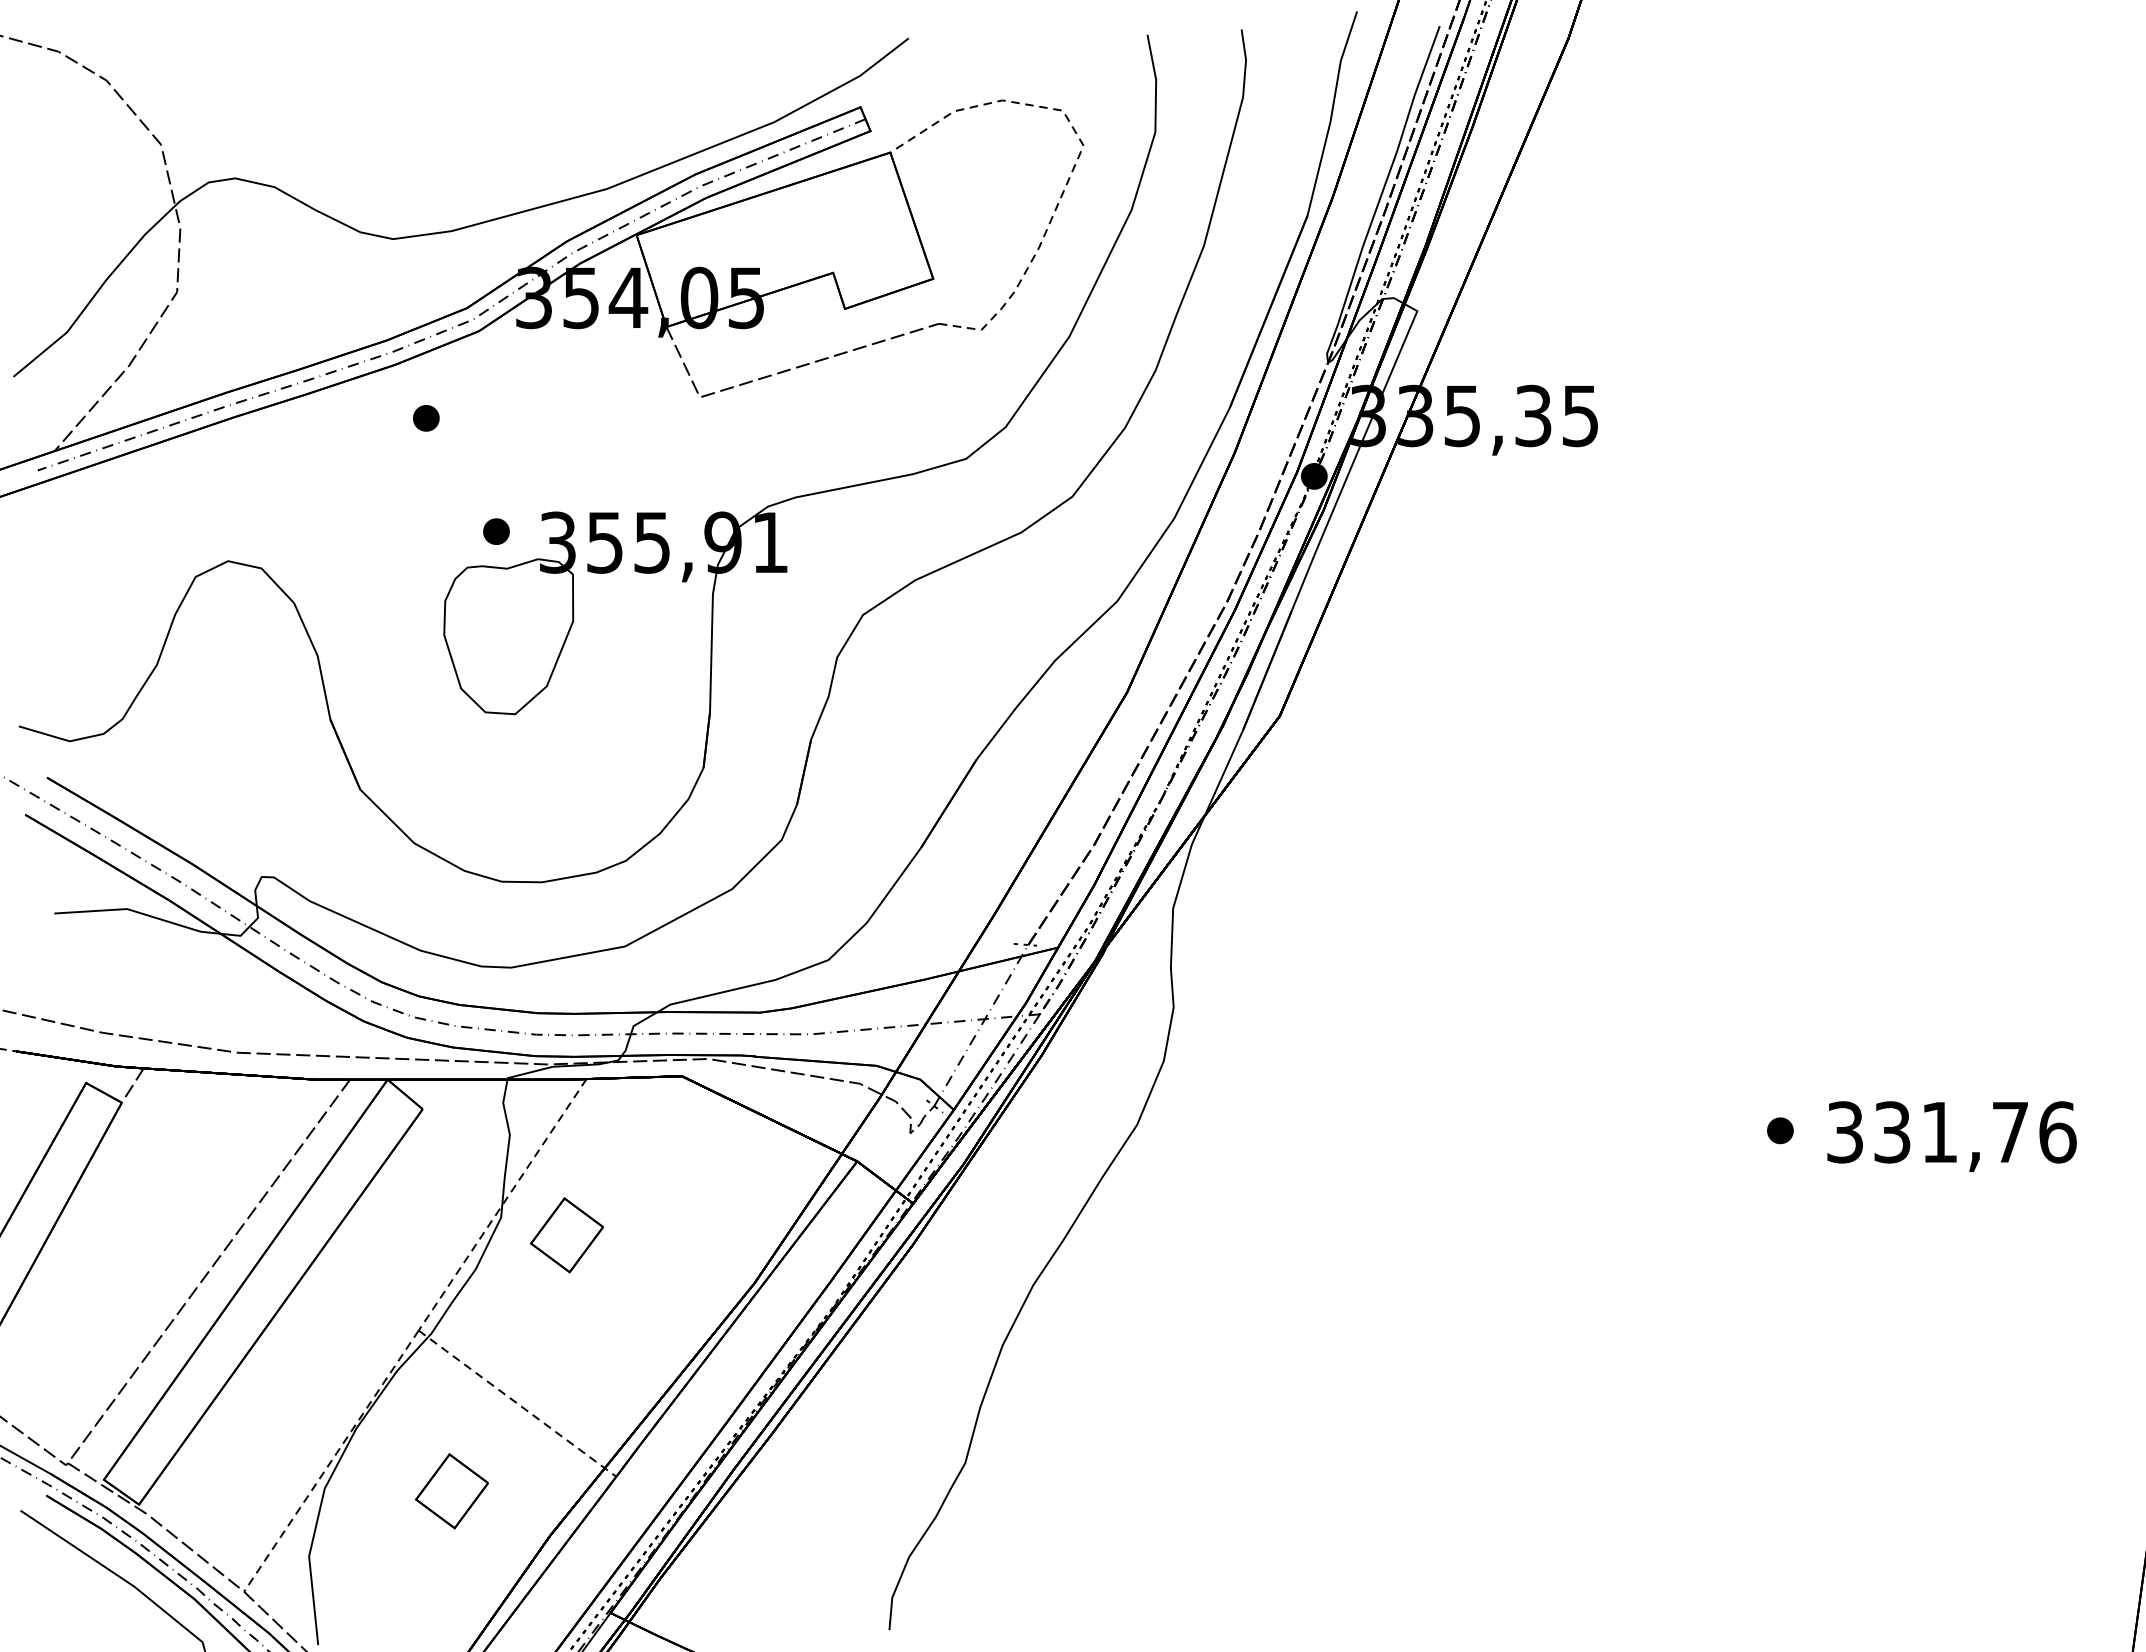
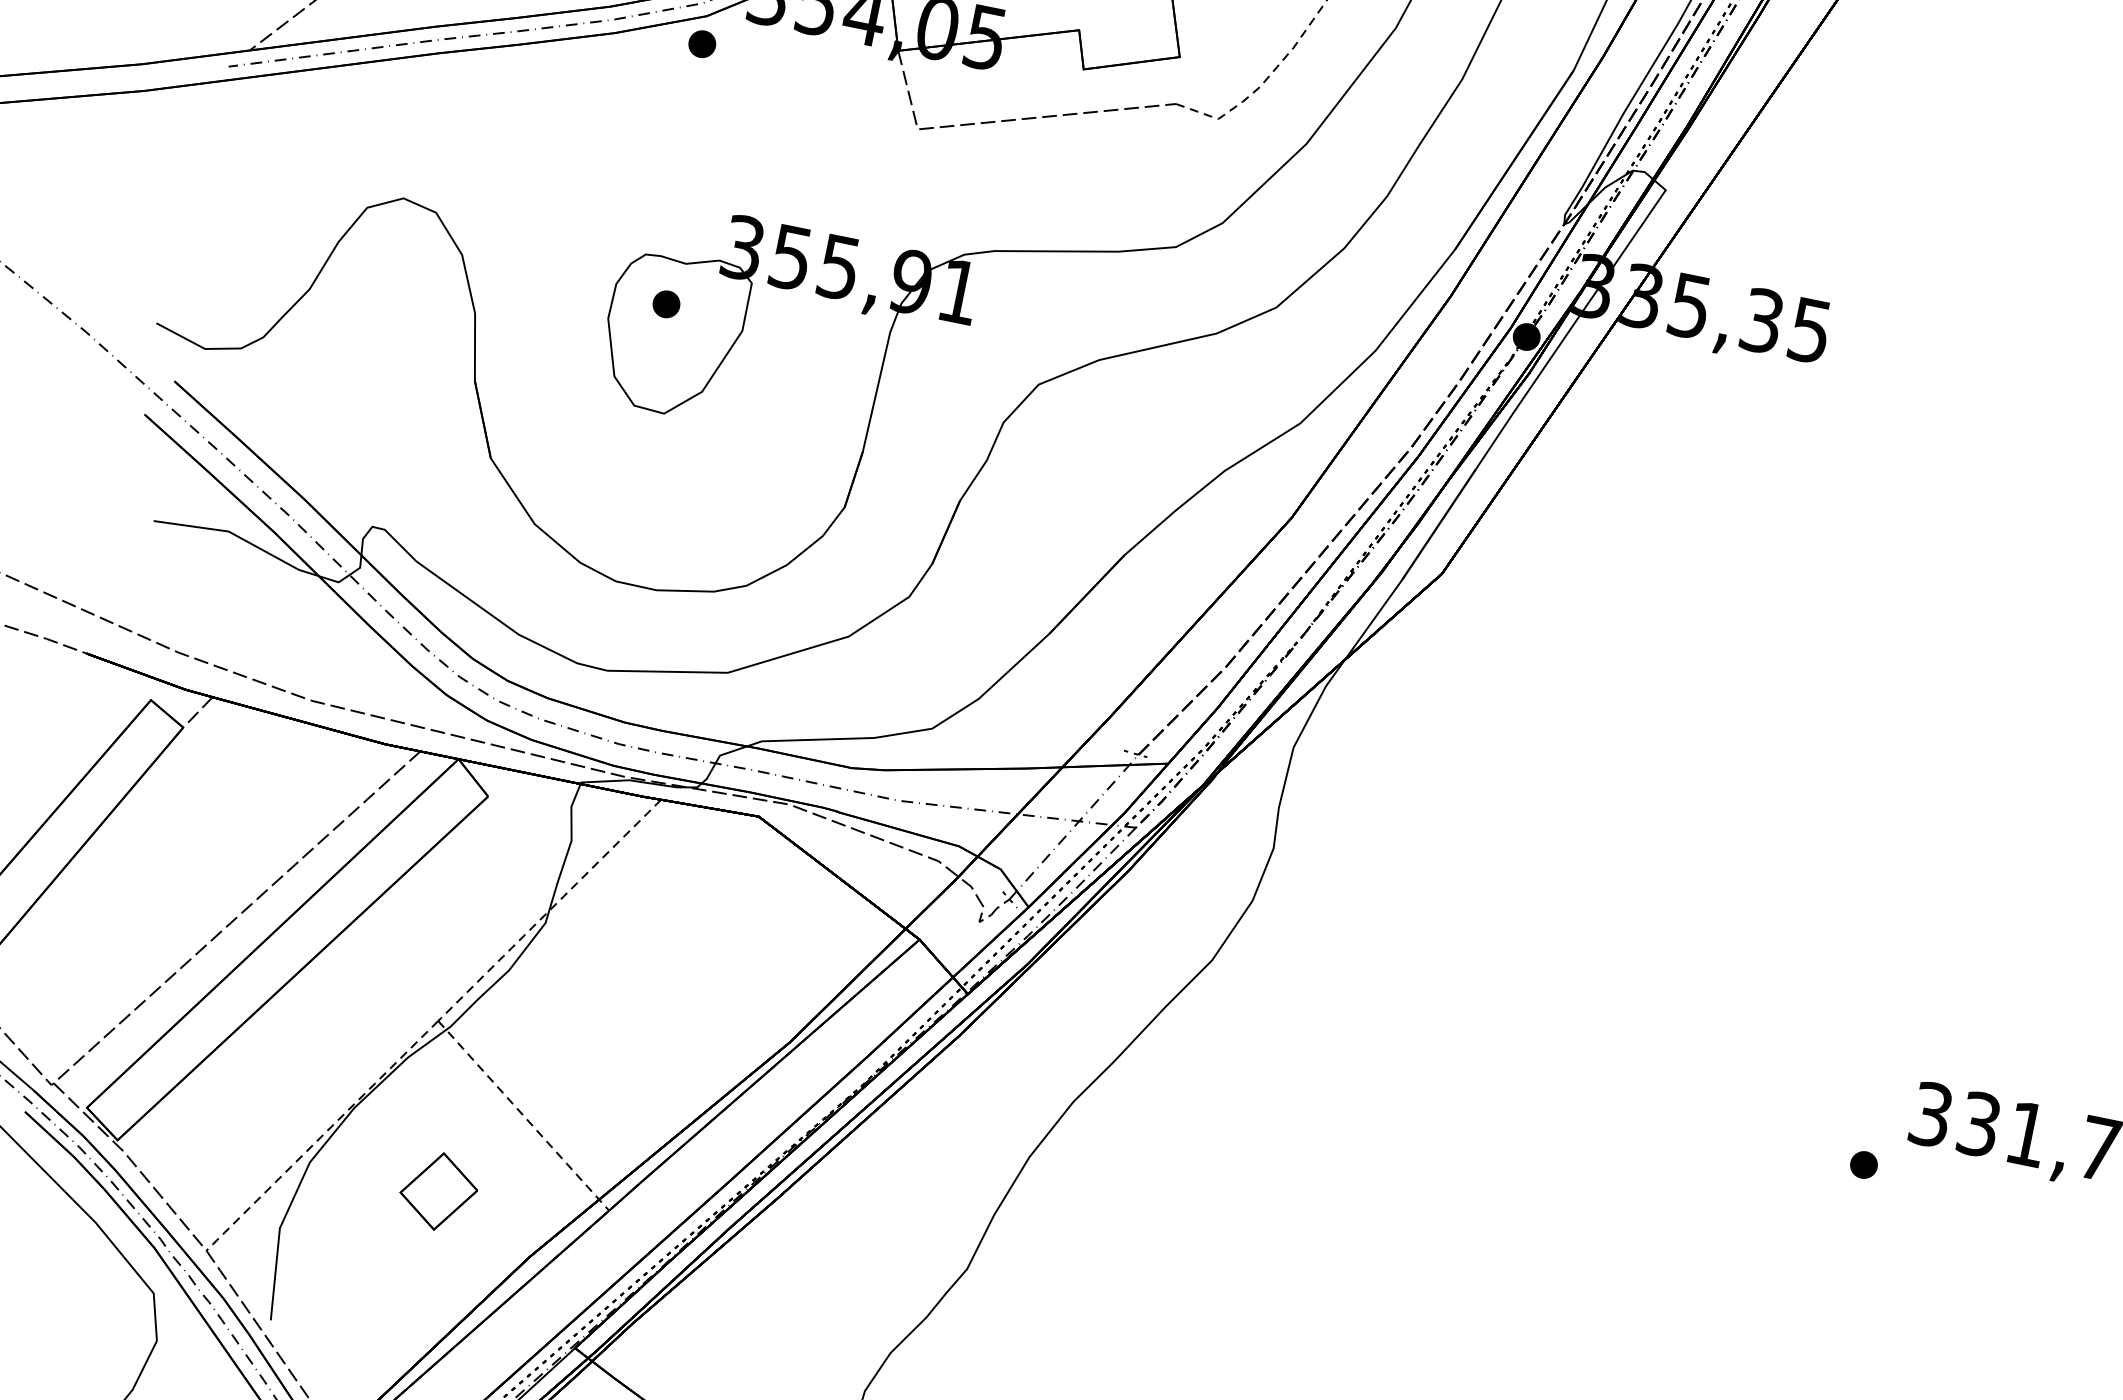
part: (426, 418) -> (702, 44), moved
part: (496, 531) -> (666, 304), moved
part: (1780, 1130) -> (1864, 1164), moved
part: (566, 1235) -> (608, 954), removed

